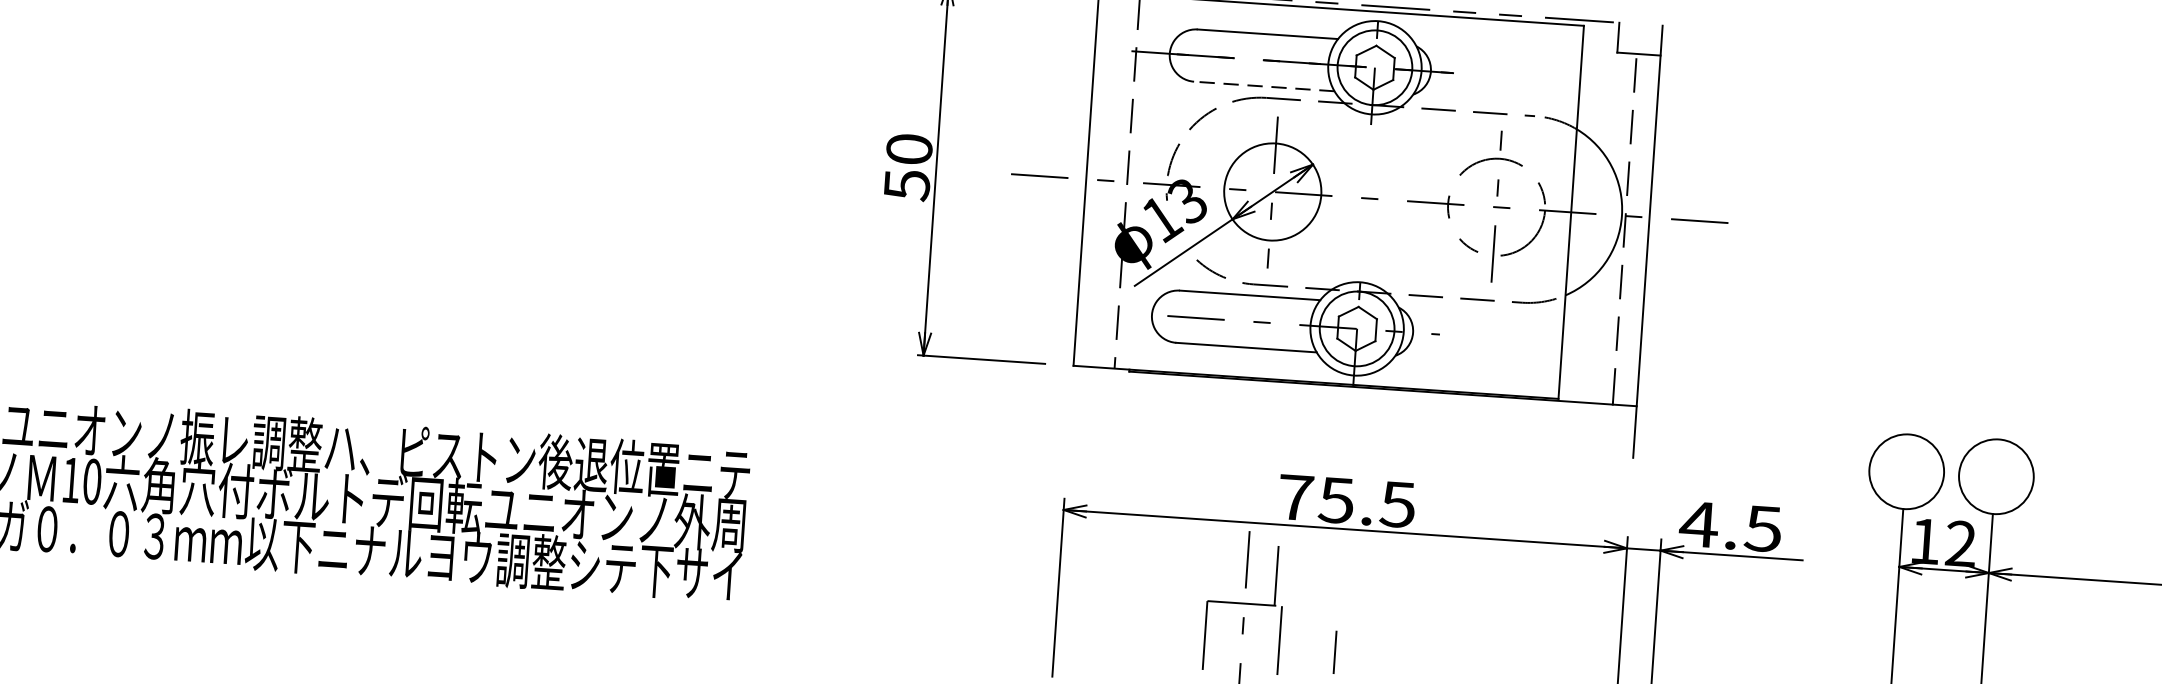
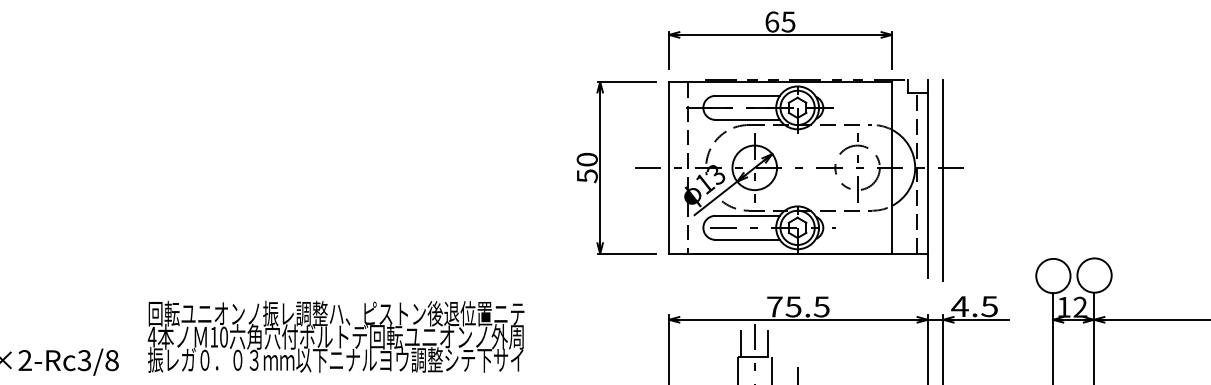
line: (1264, 85) -> (747, 119), dashed -> solid
line: (1681, 247) -> (943, 180), added
line: (1217, 570) -> (741, 342), added

